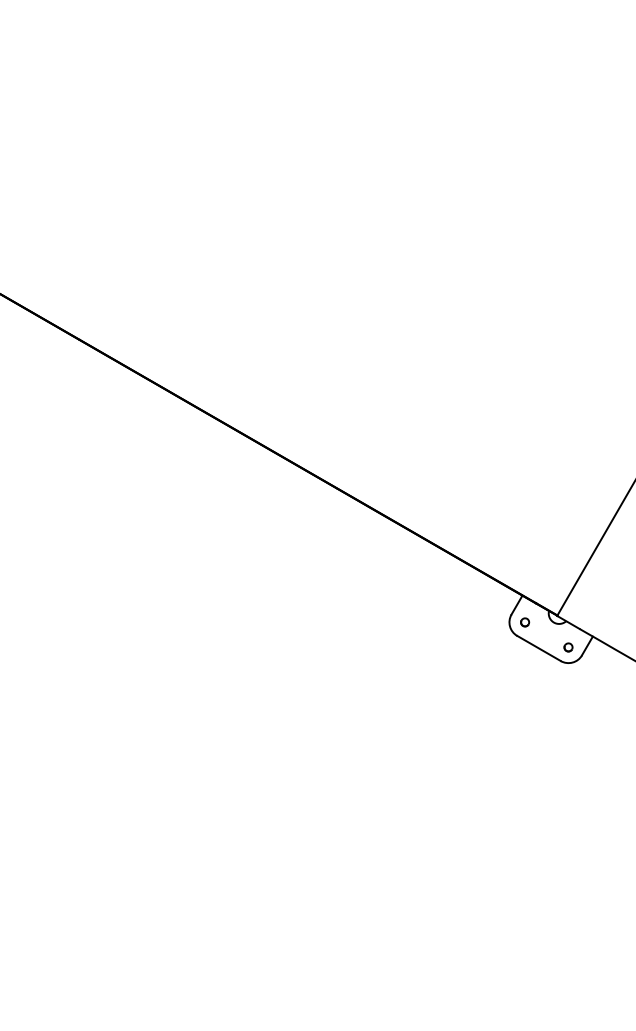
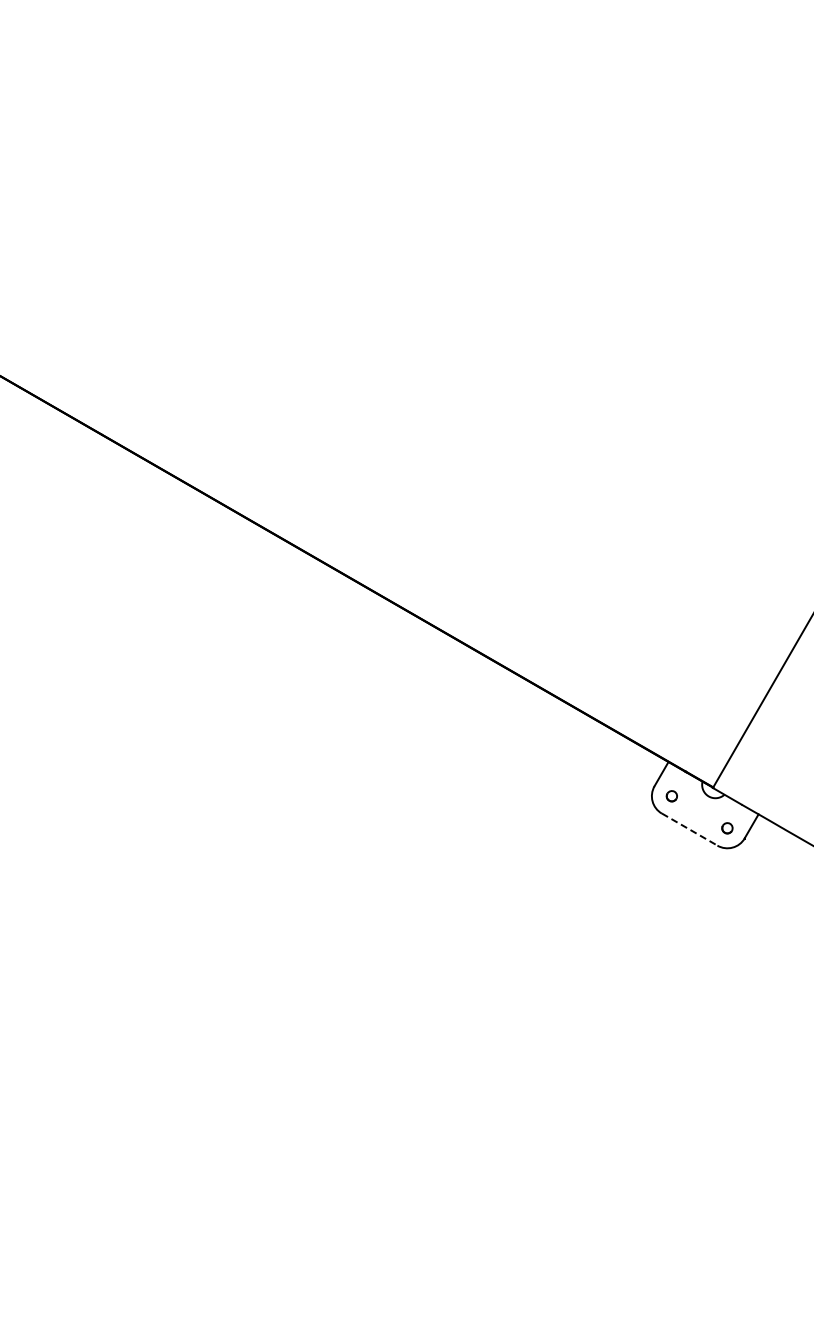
line: (539, 648) -> (690, 829), solid -> dashed

